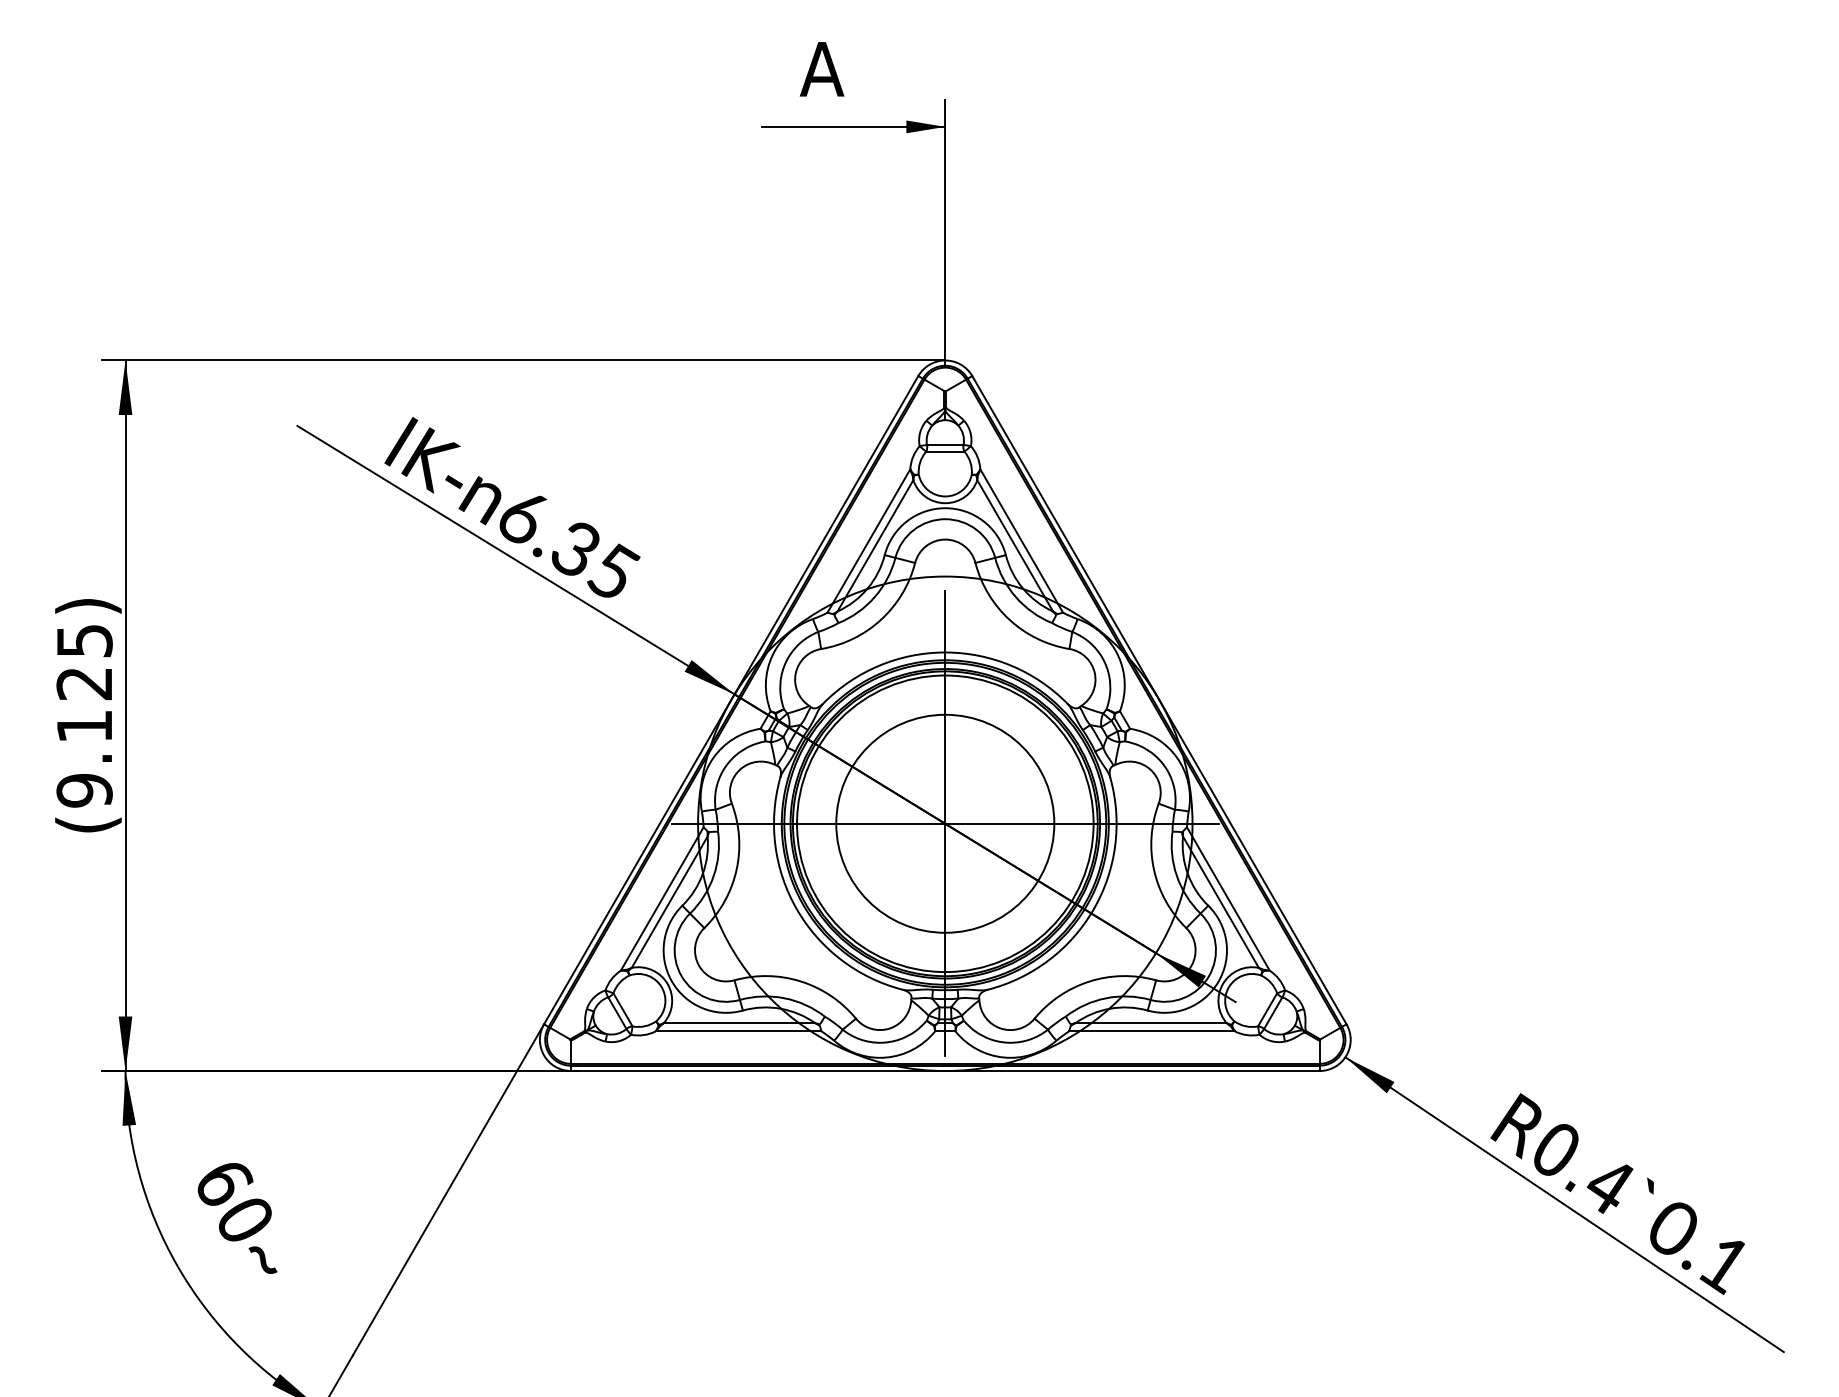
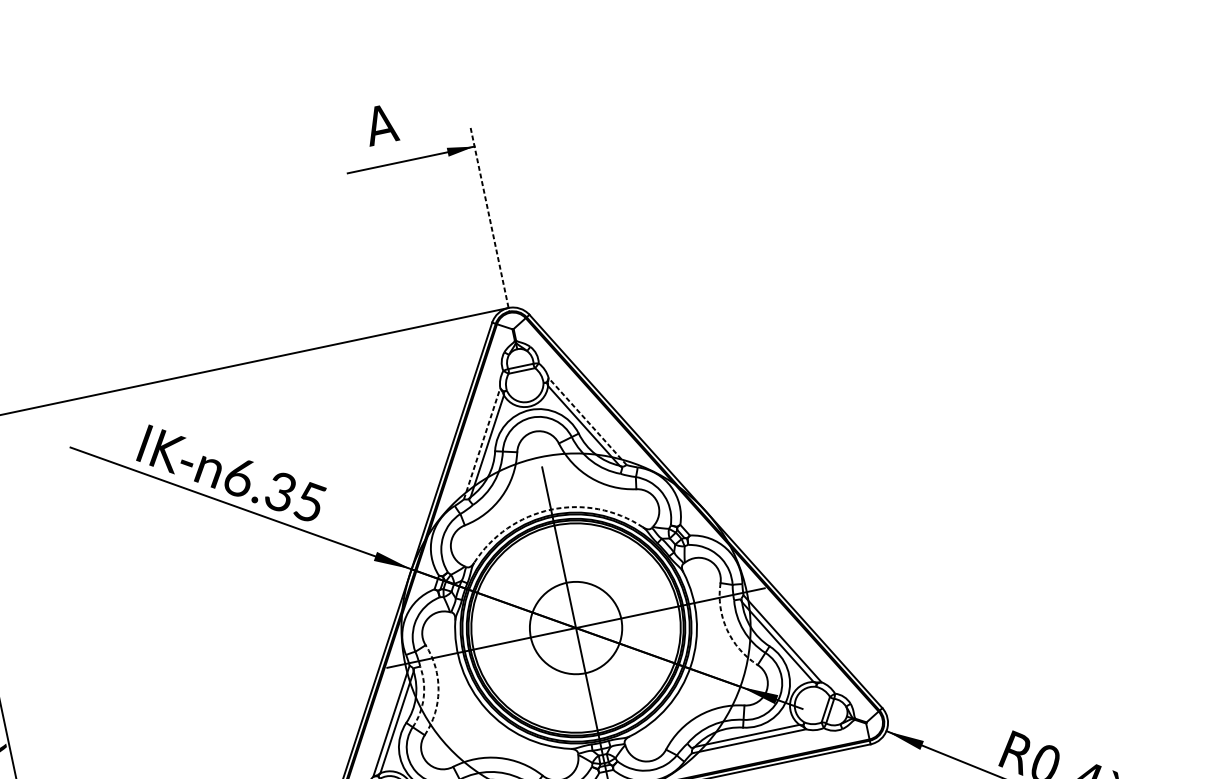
line: (945, 233) -> (490, 220), solid -> dashed
line: (868, 541) -> (481, 444), solid -> dashed
line: (1021, 541) -> (587, 421), solid -> dashed
arc: (945, 652) -> (551, 509), solid -> dashed
circle: (945, 823) -> (576, 627), size x0.6
arc: (736, 869) -> (438, 690), solid -> dashed
arc: (1154, 869) -> (727, 629), solid -> dashed
arc: (713, 875) -> (423, 697), solid -> dashed

